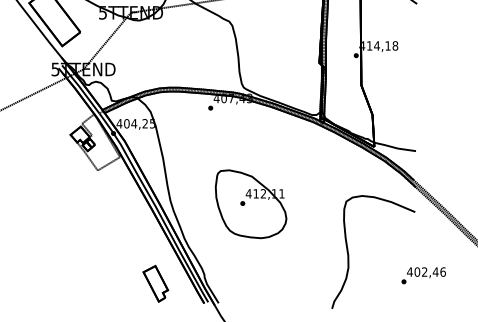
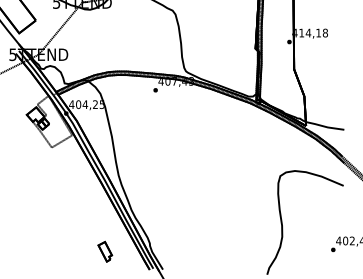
part: (250, 204) -> (192, 178), removed
part: (155, 283) -> (104, 251), size x0.6

